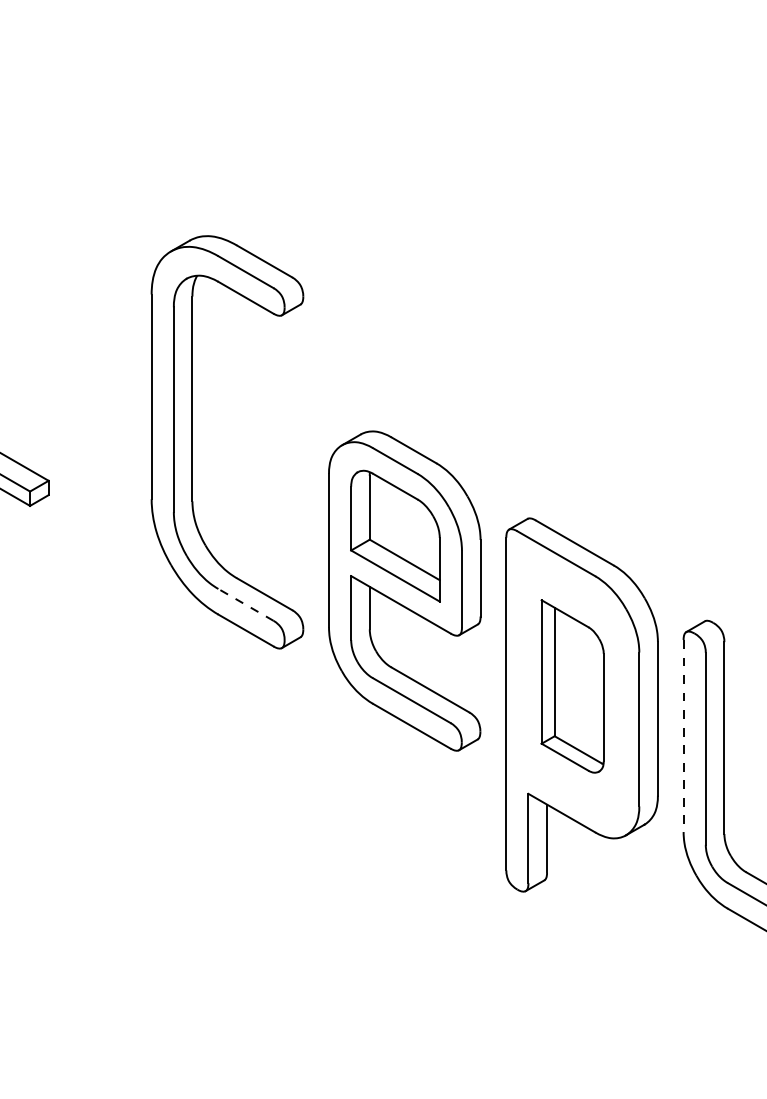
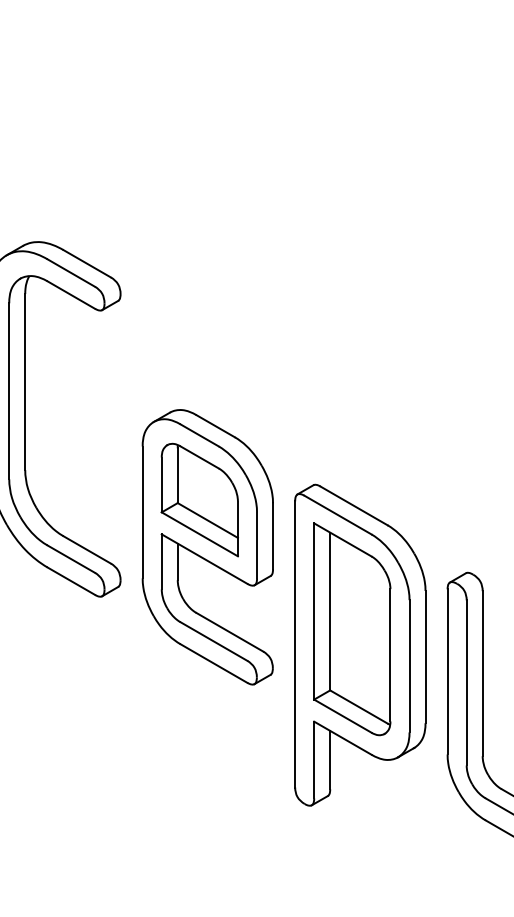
line: (245, 604) -> (70, 558), dashed -> solid
part: (572, 686) -> (352, 629), size x1.43
line: (683, 736) -> (447, 672), dashed -> solid

